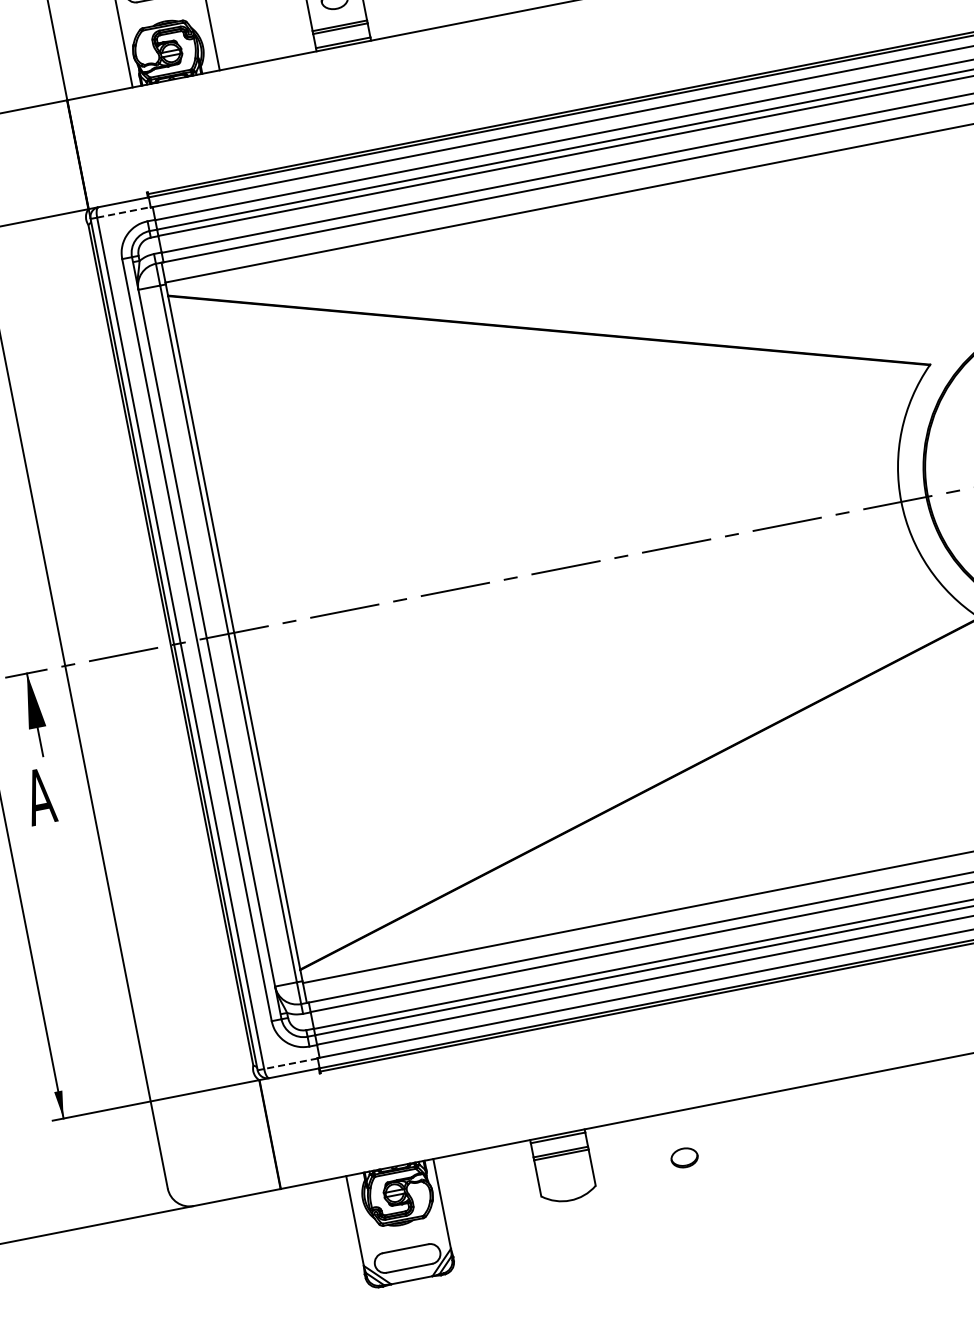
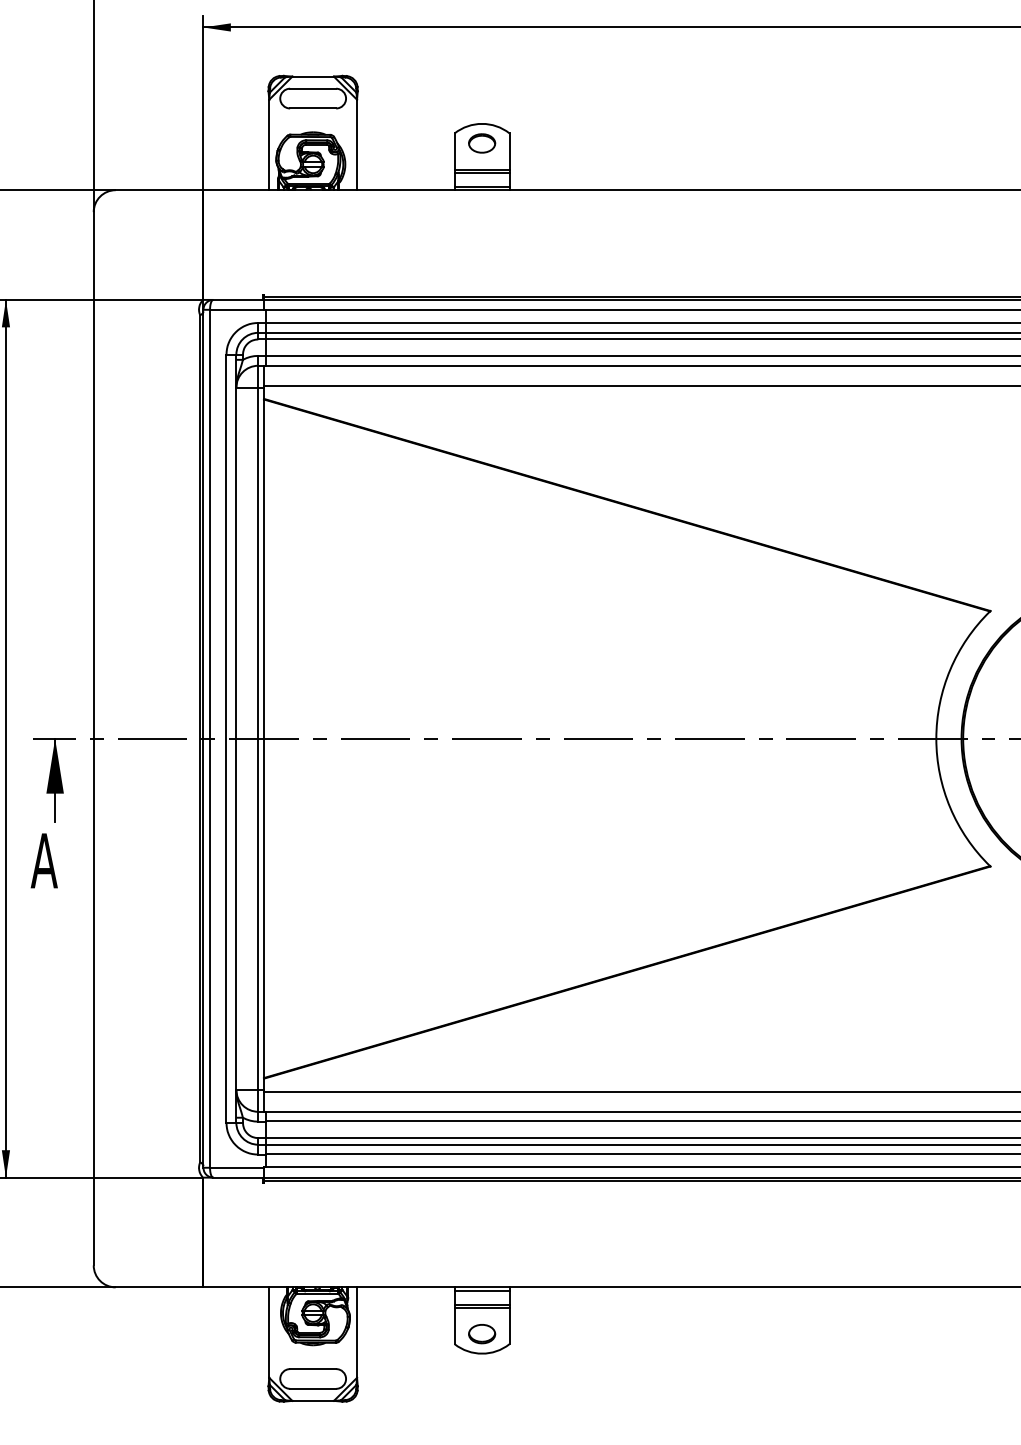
line: (124, 212) -> (237, 309), dashed -> solid
line: (291, 1063) -> (237, 1167), dashed -> solid
part: (685, 1158) -> (482, 1334), moved

